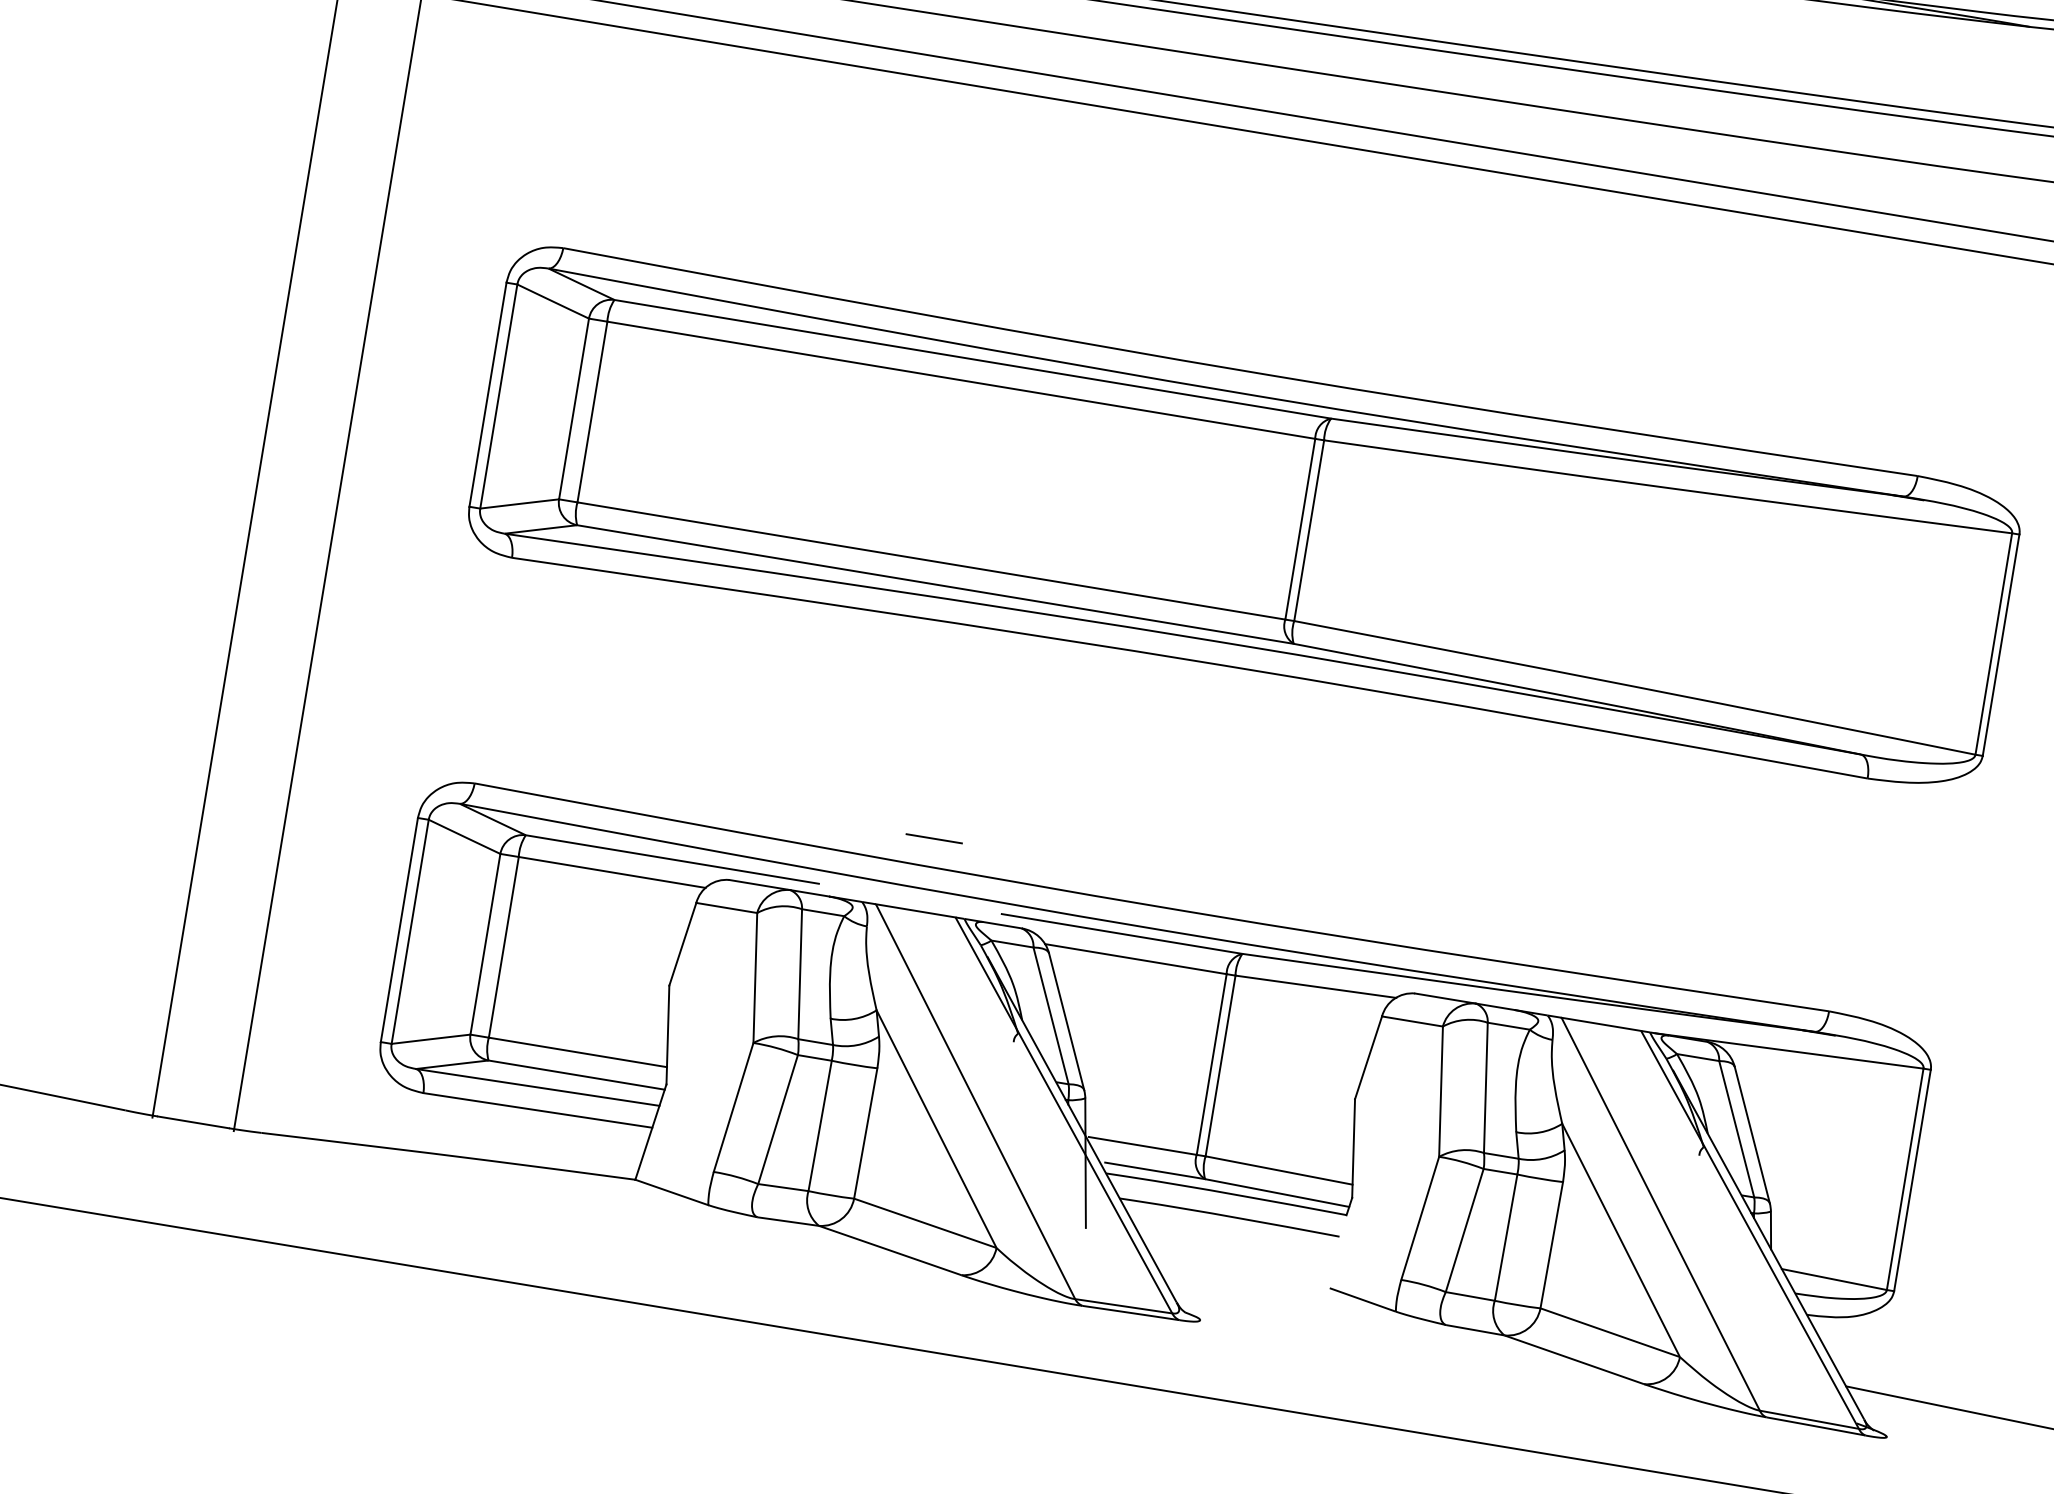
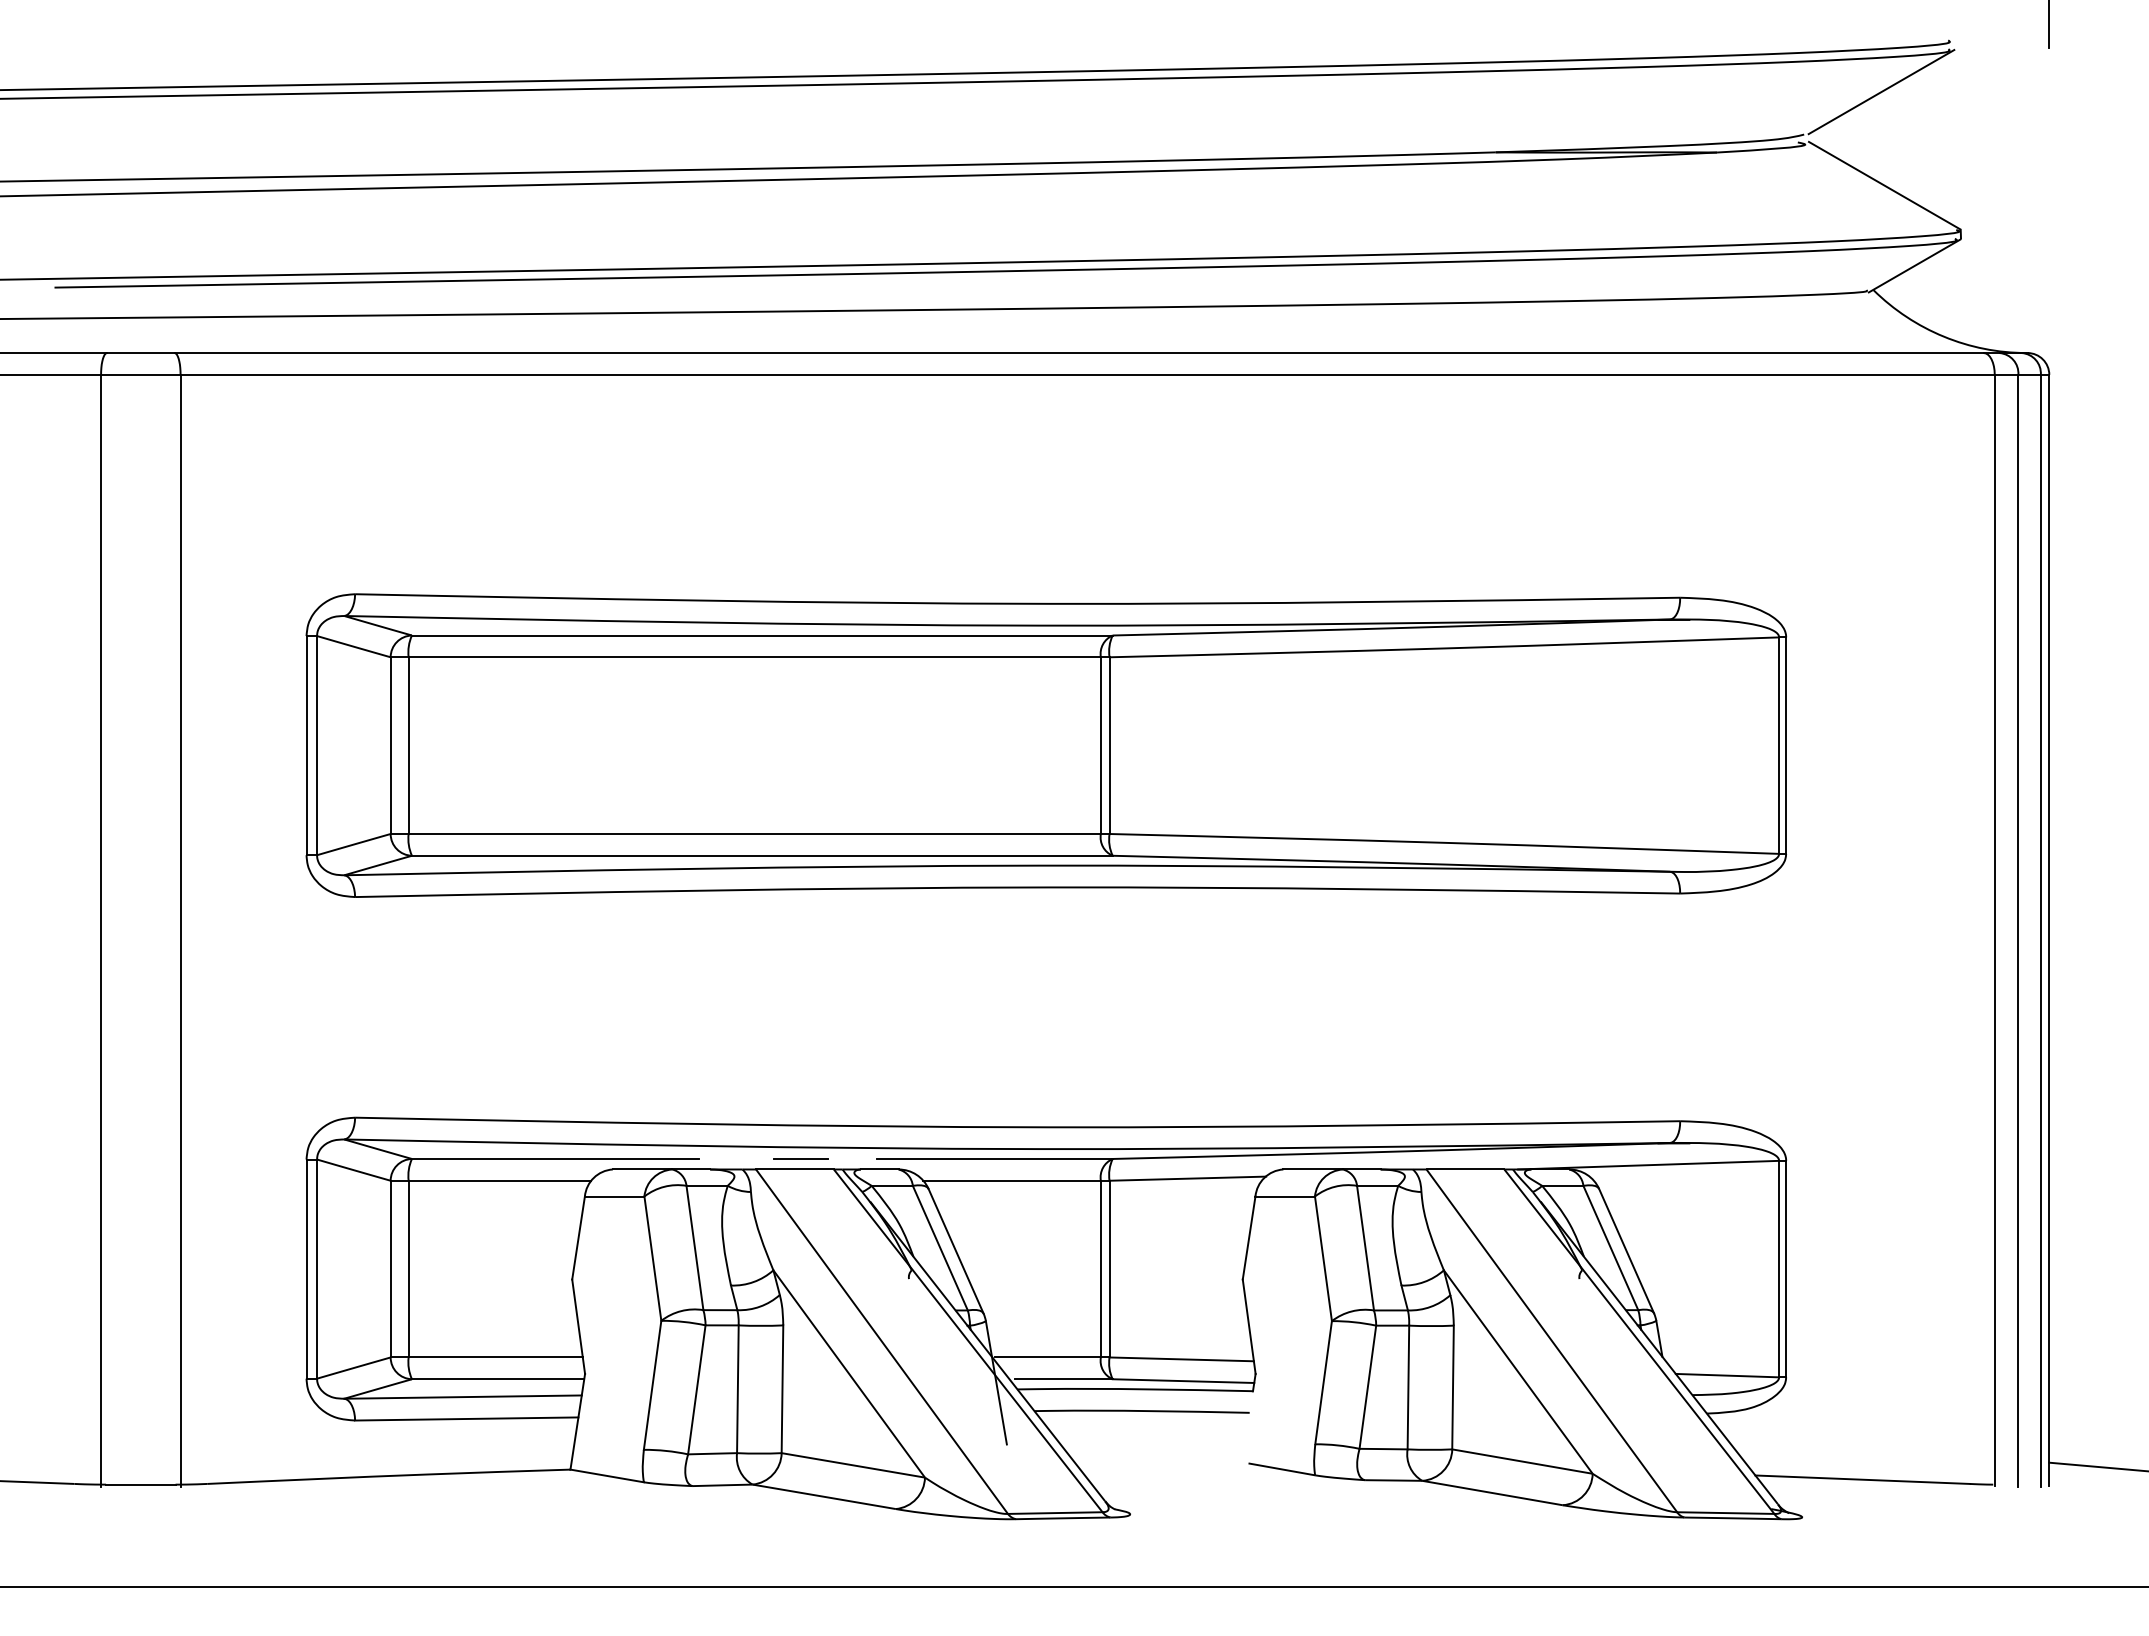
line: (933, 838) -> (800, 1158), moved

